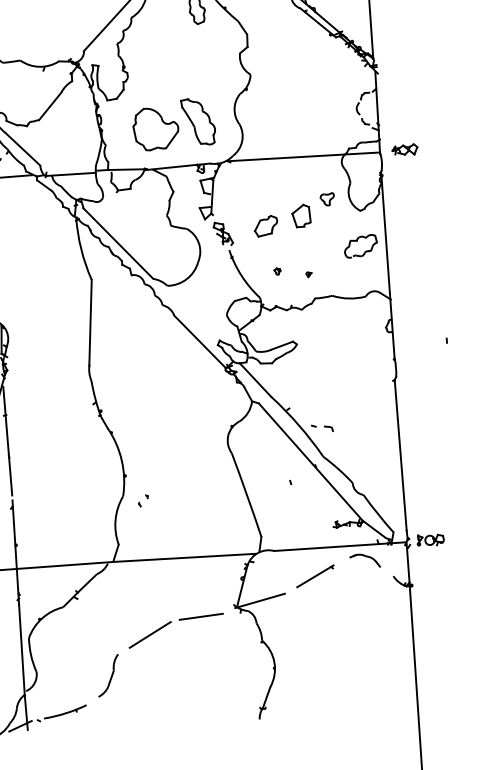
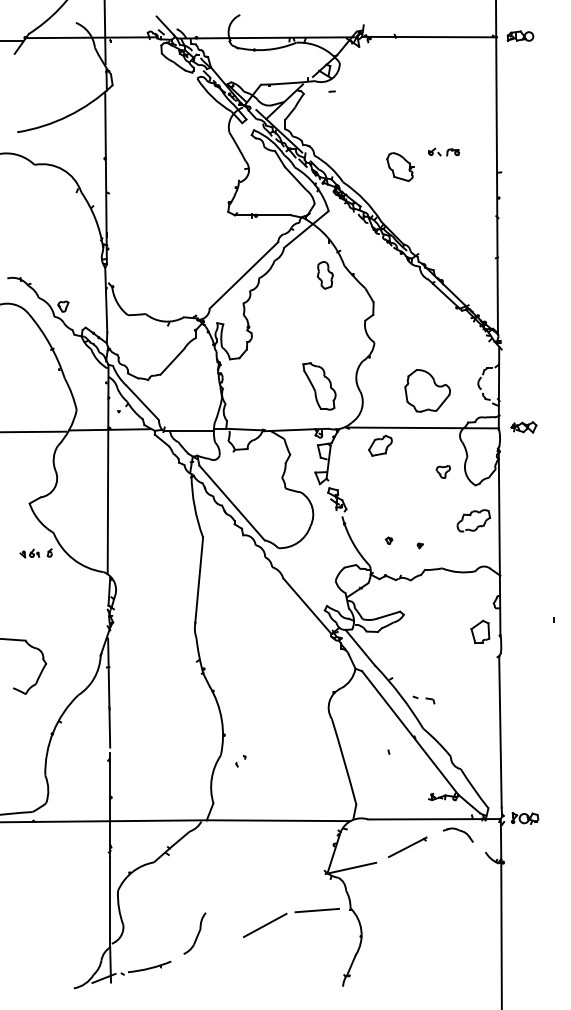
part: (155, 128) -> (427, 390), moved
part: (301, 215) -> (480, 631), moved
part: (266, 225) -> (380, 445), moved
part: (171, 622) -> (287, 914), moved

